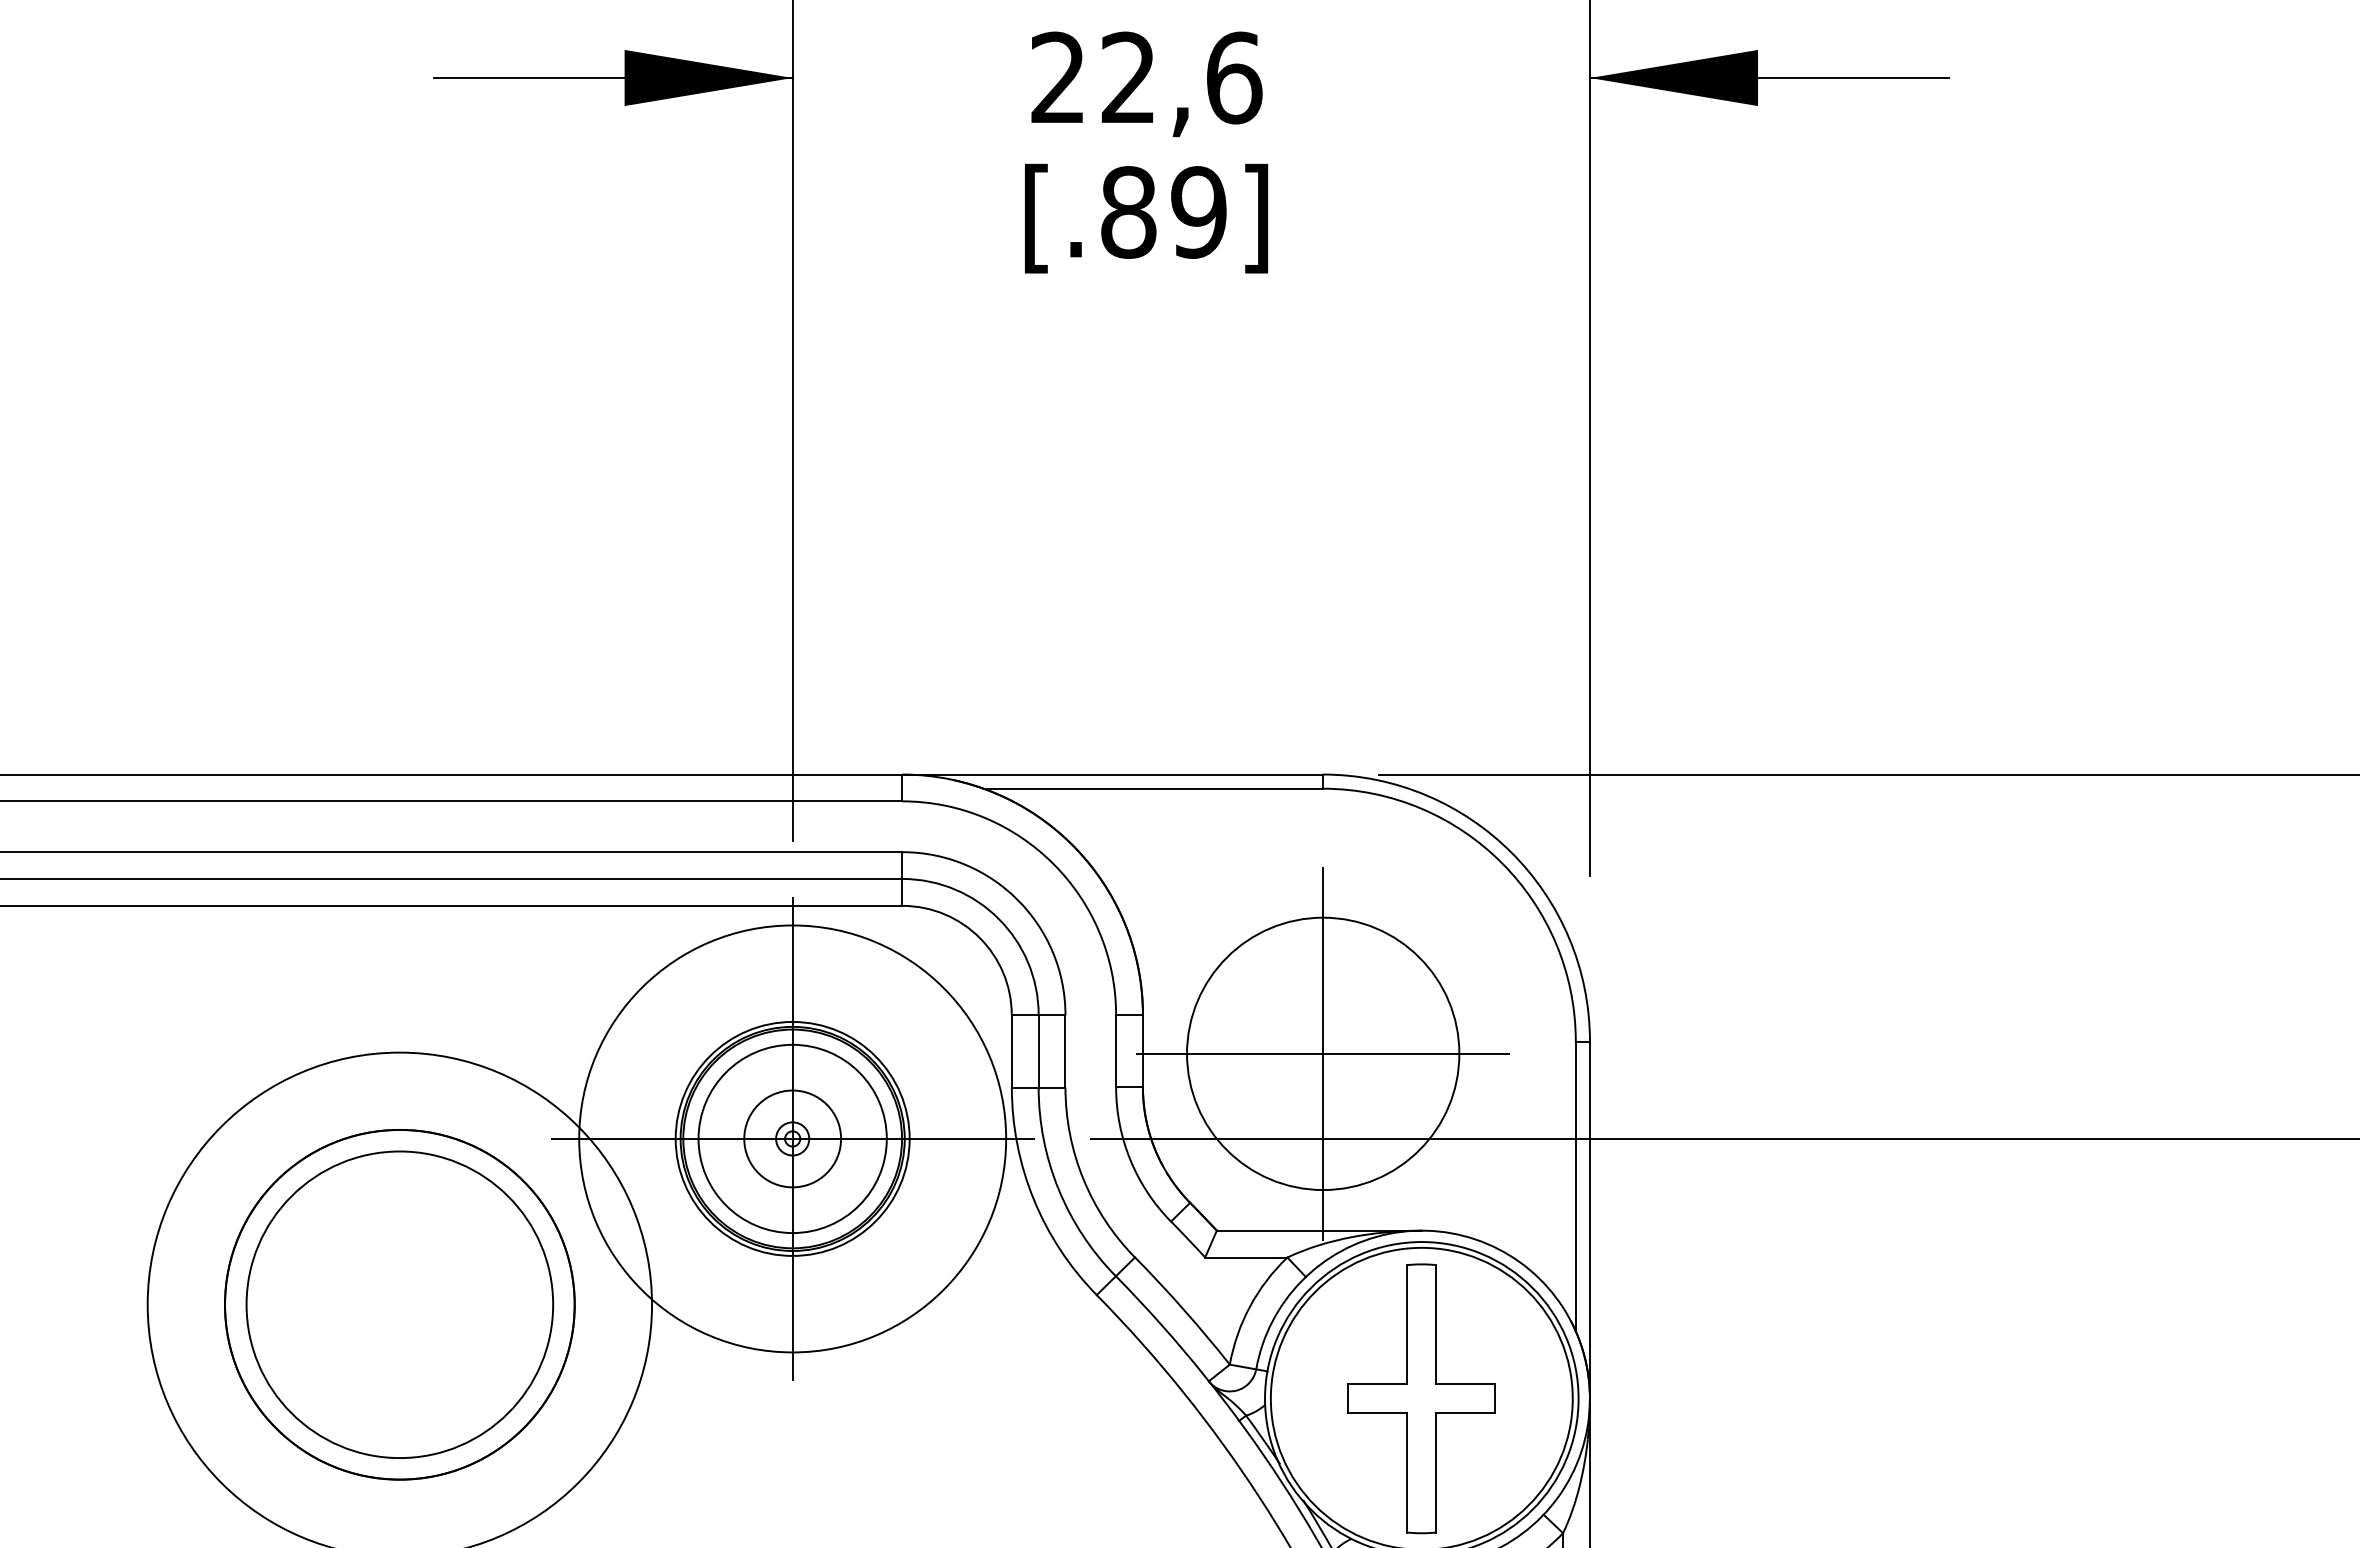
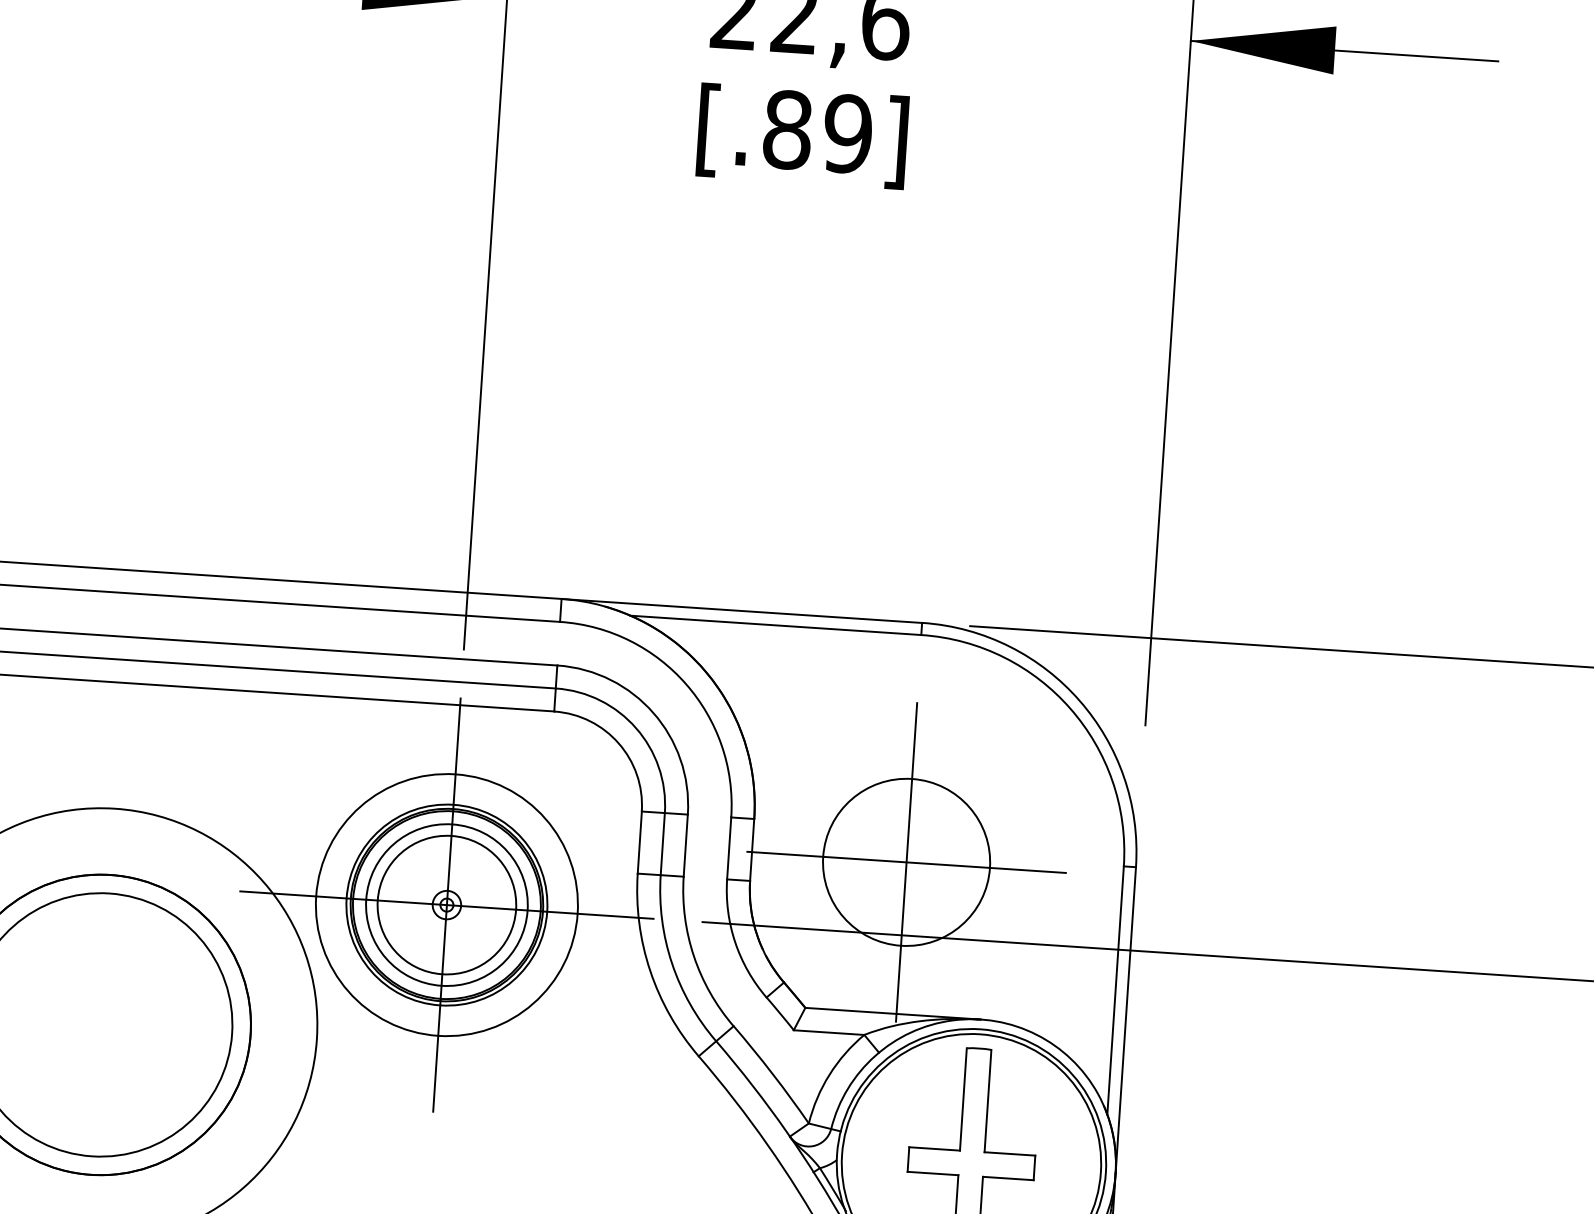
circle: (1322, 1053) -> (906, 862), size x0.71
circle: (792, 1138) -> (446, 904), size x0.71
circle: (792, 1138) -> (446, 904), size x1.67

